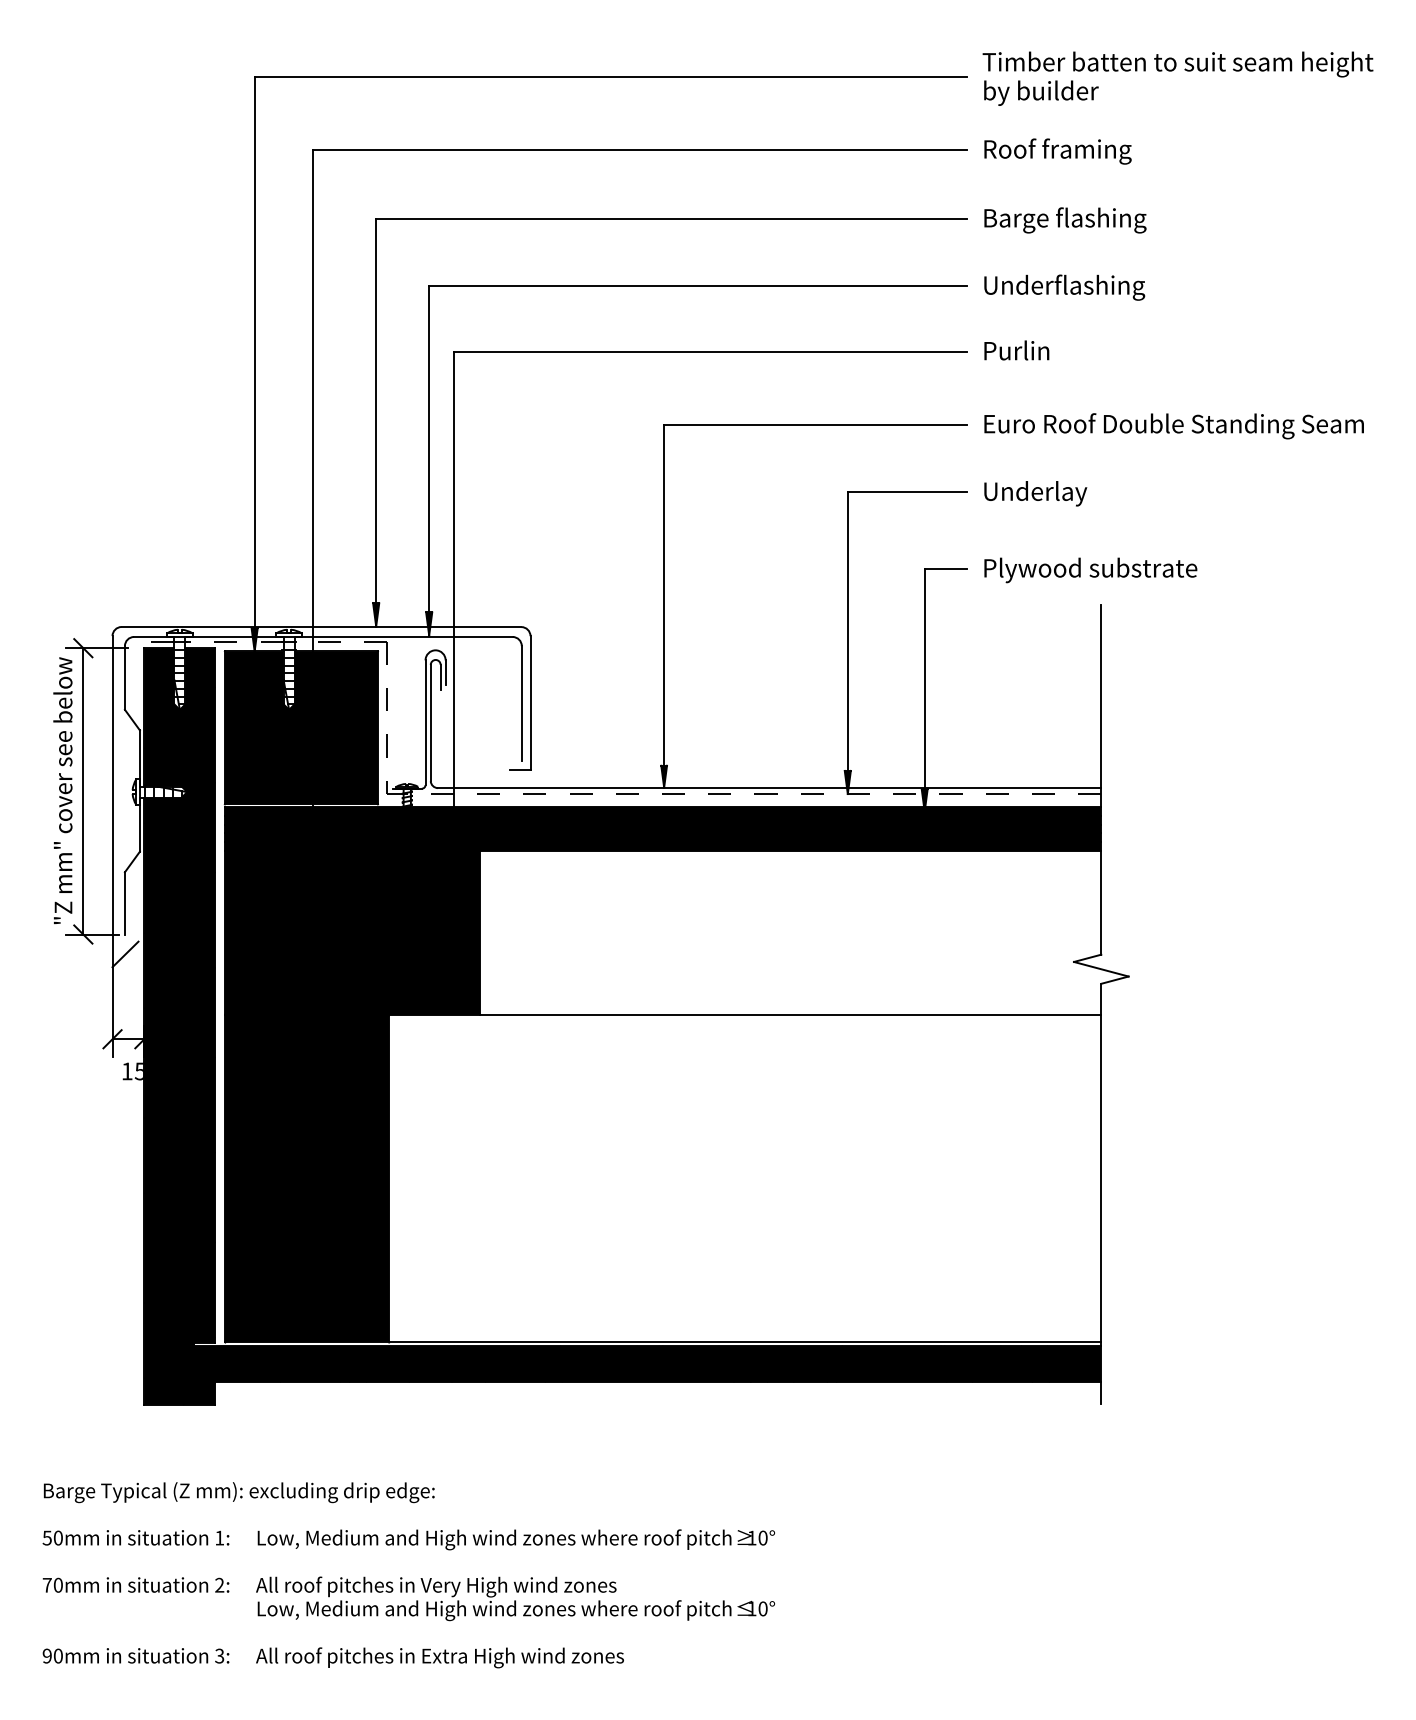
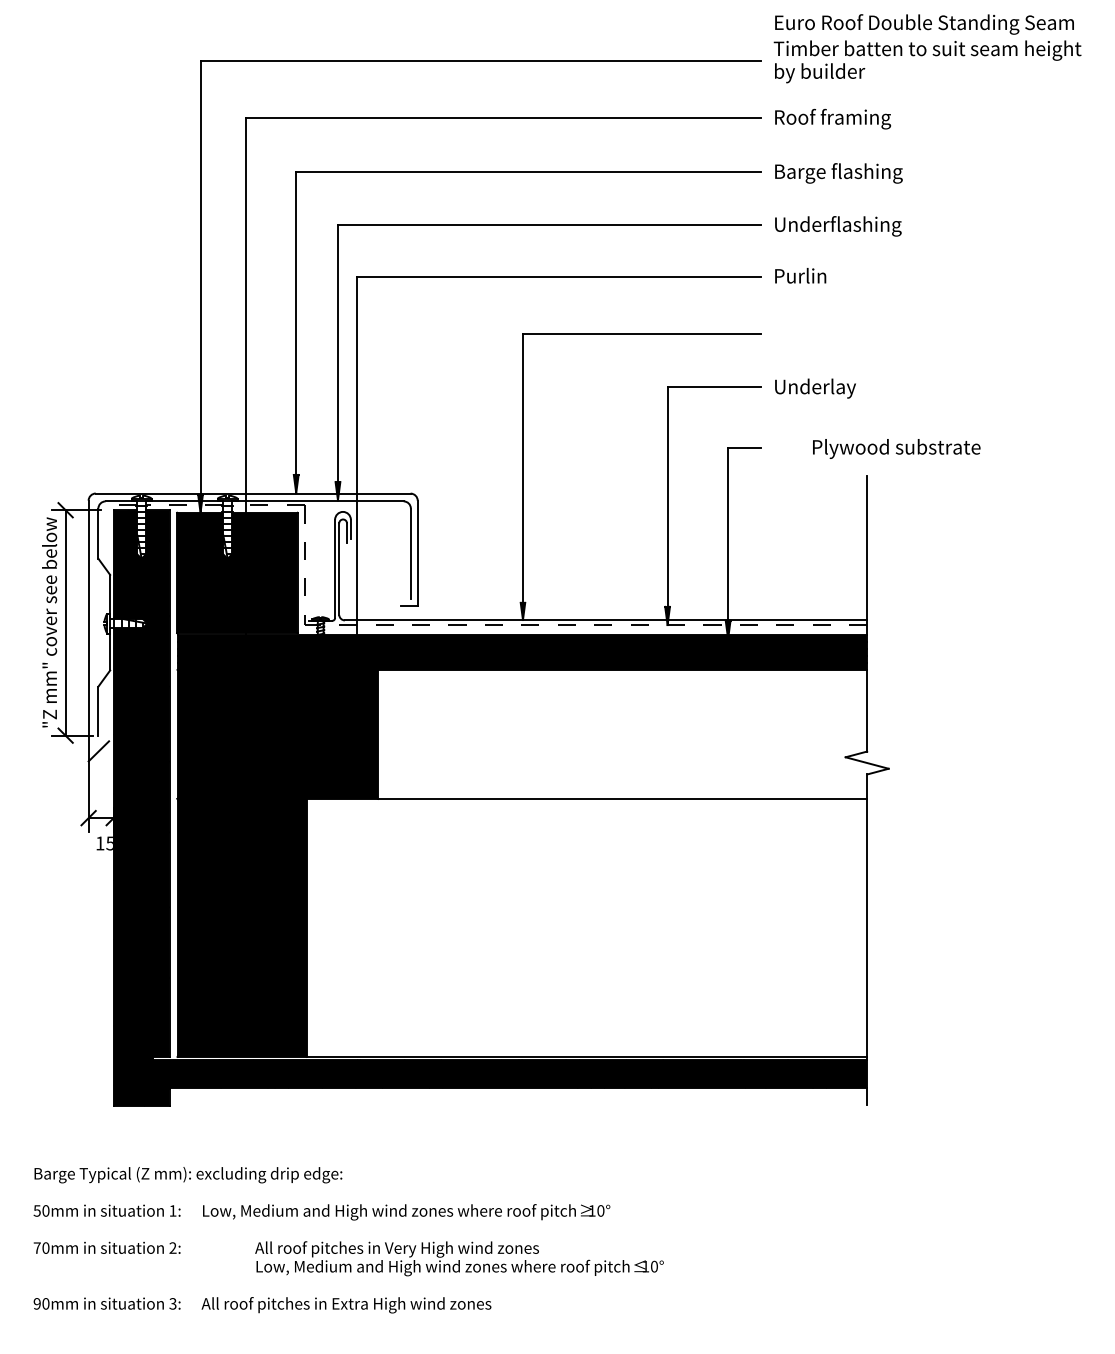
text: (1173, 426) -> (924, 24), moved
text: (1090, 570) -> (896, 449), moved
text: (515, 1598) -> (459, 1258), moved

